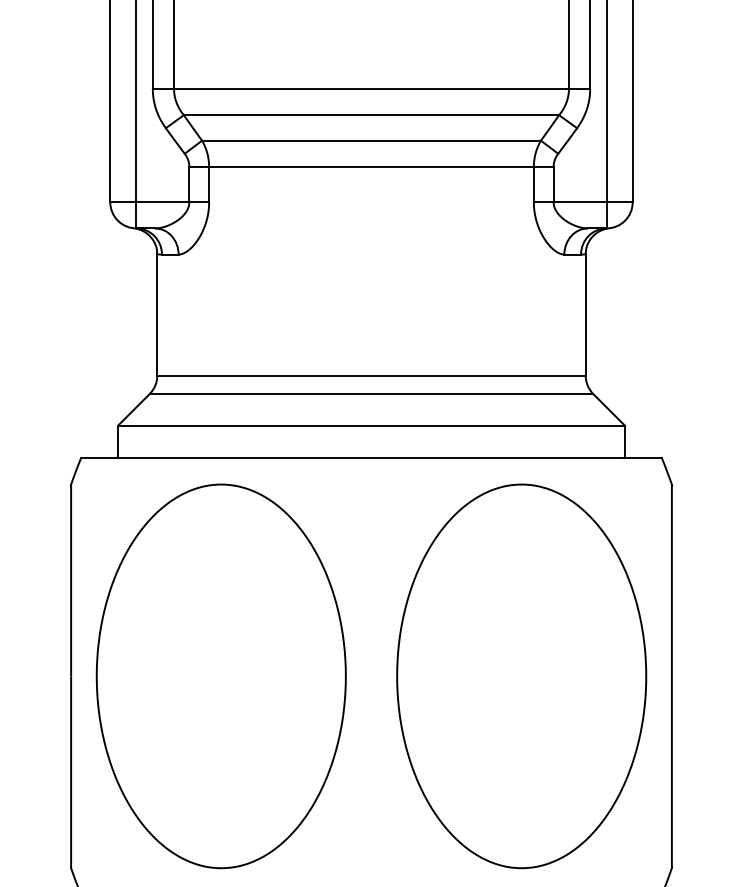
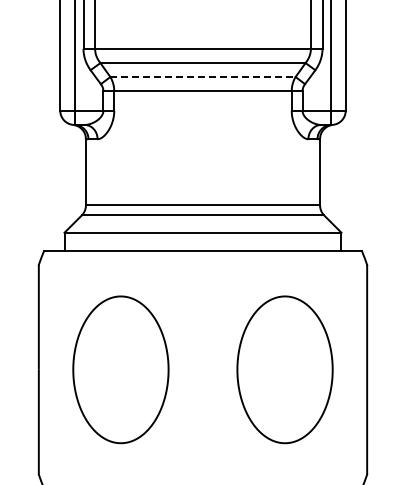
line: (372, 141) -> (203, 77), solid -> dashed
part: (220, 675) -> (120, 369), size x0.7
part: (520, 675) -> (284, 369), size x0.7

